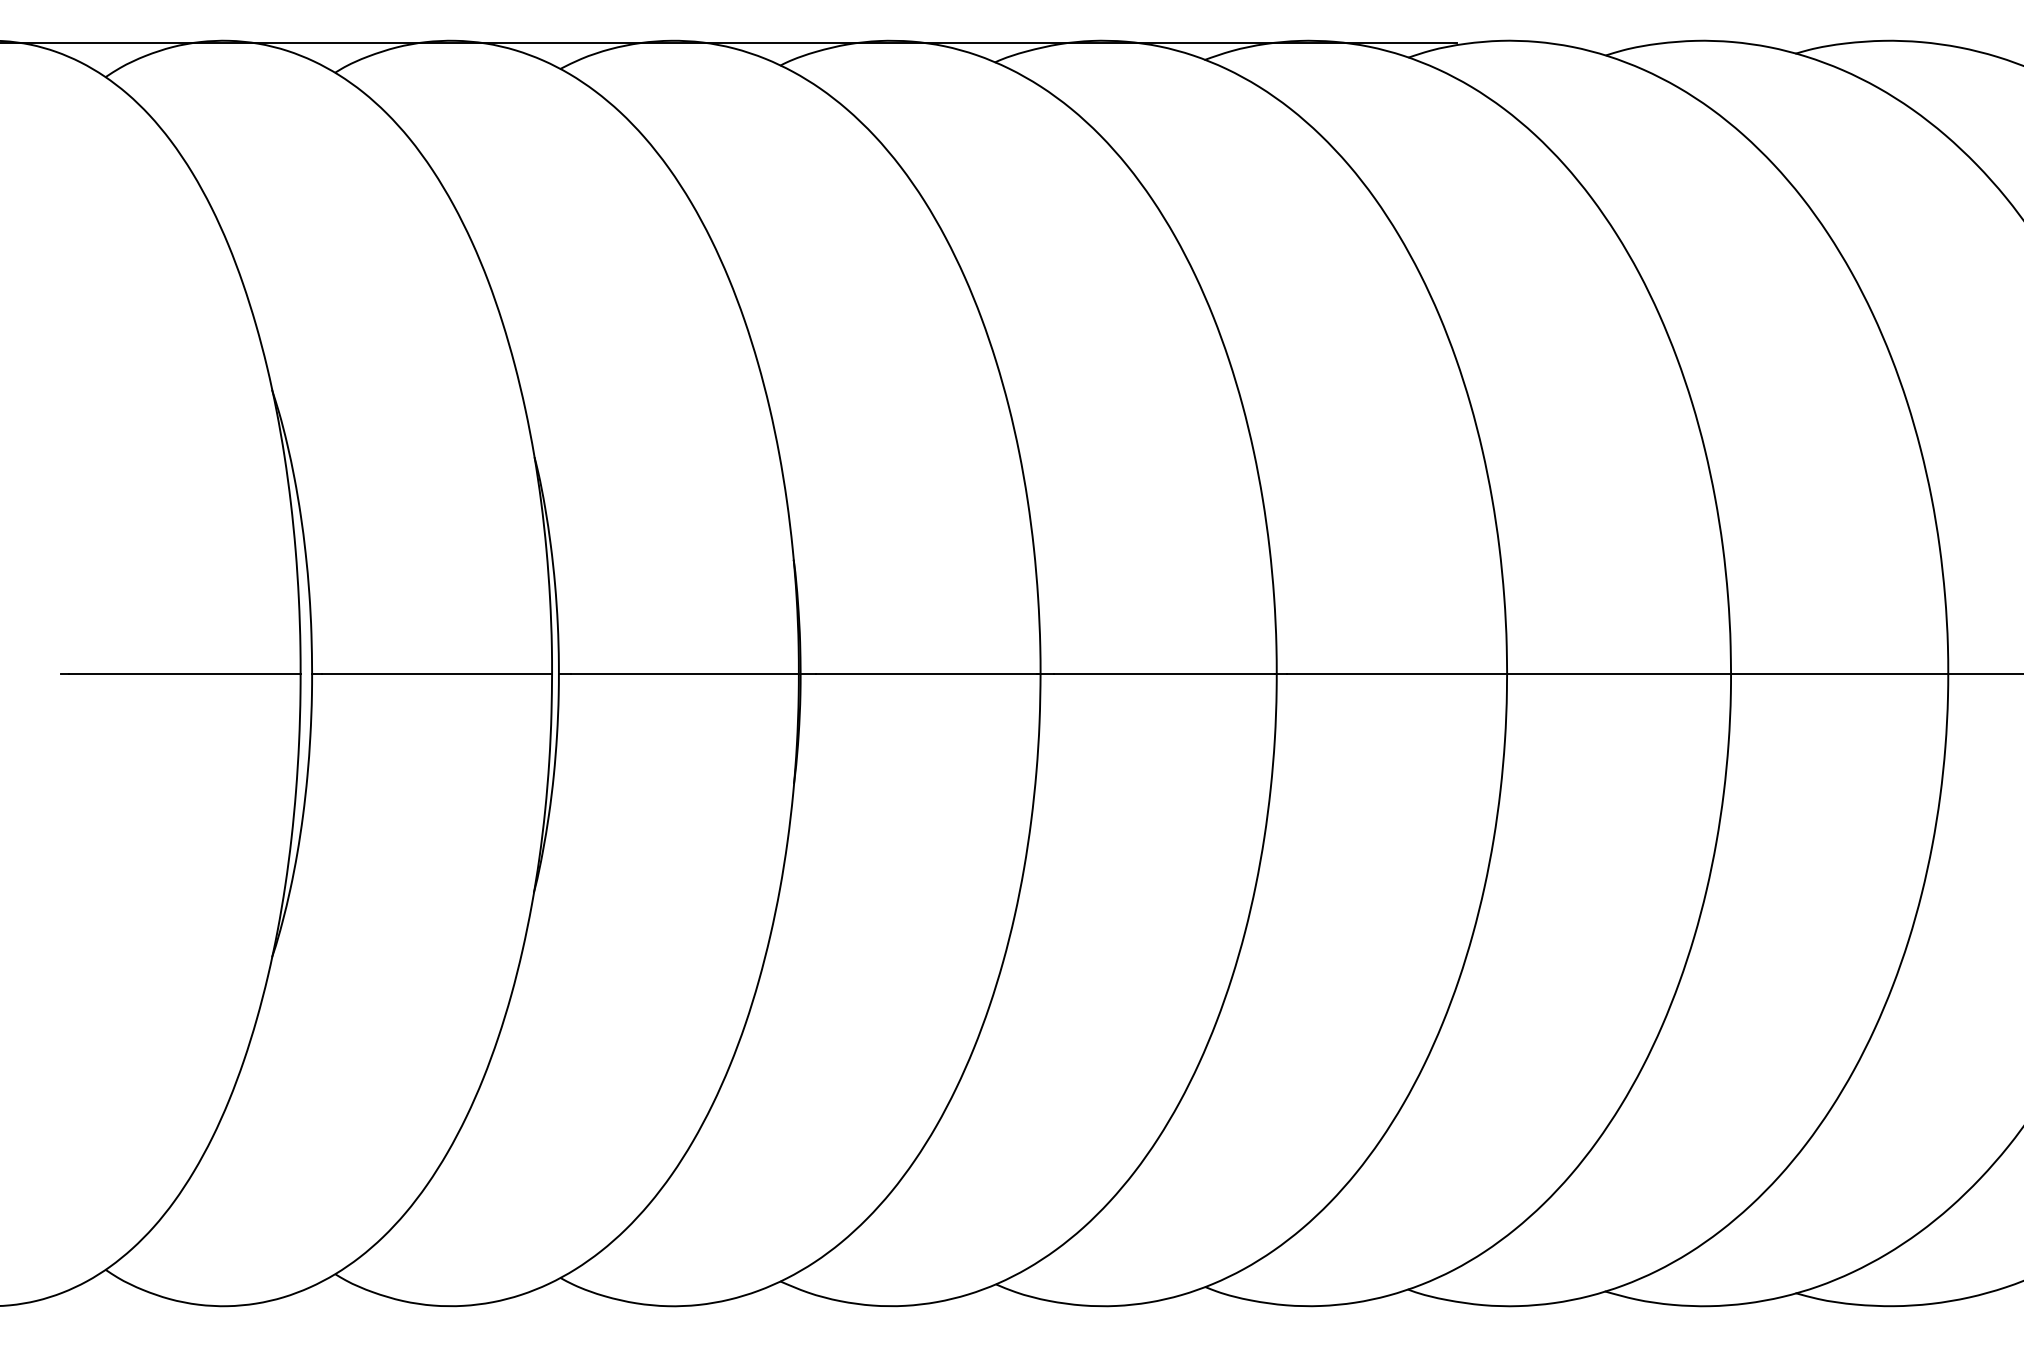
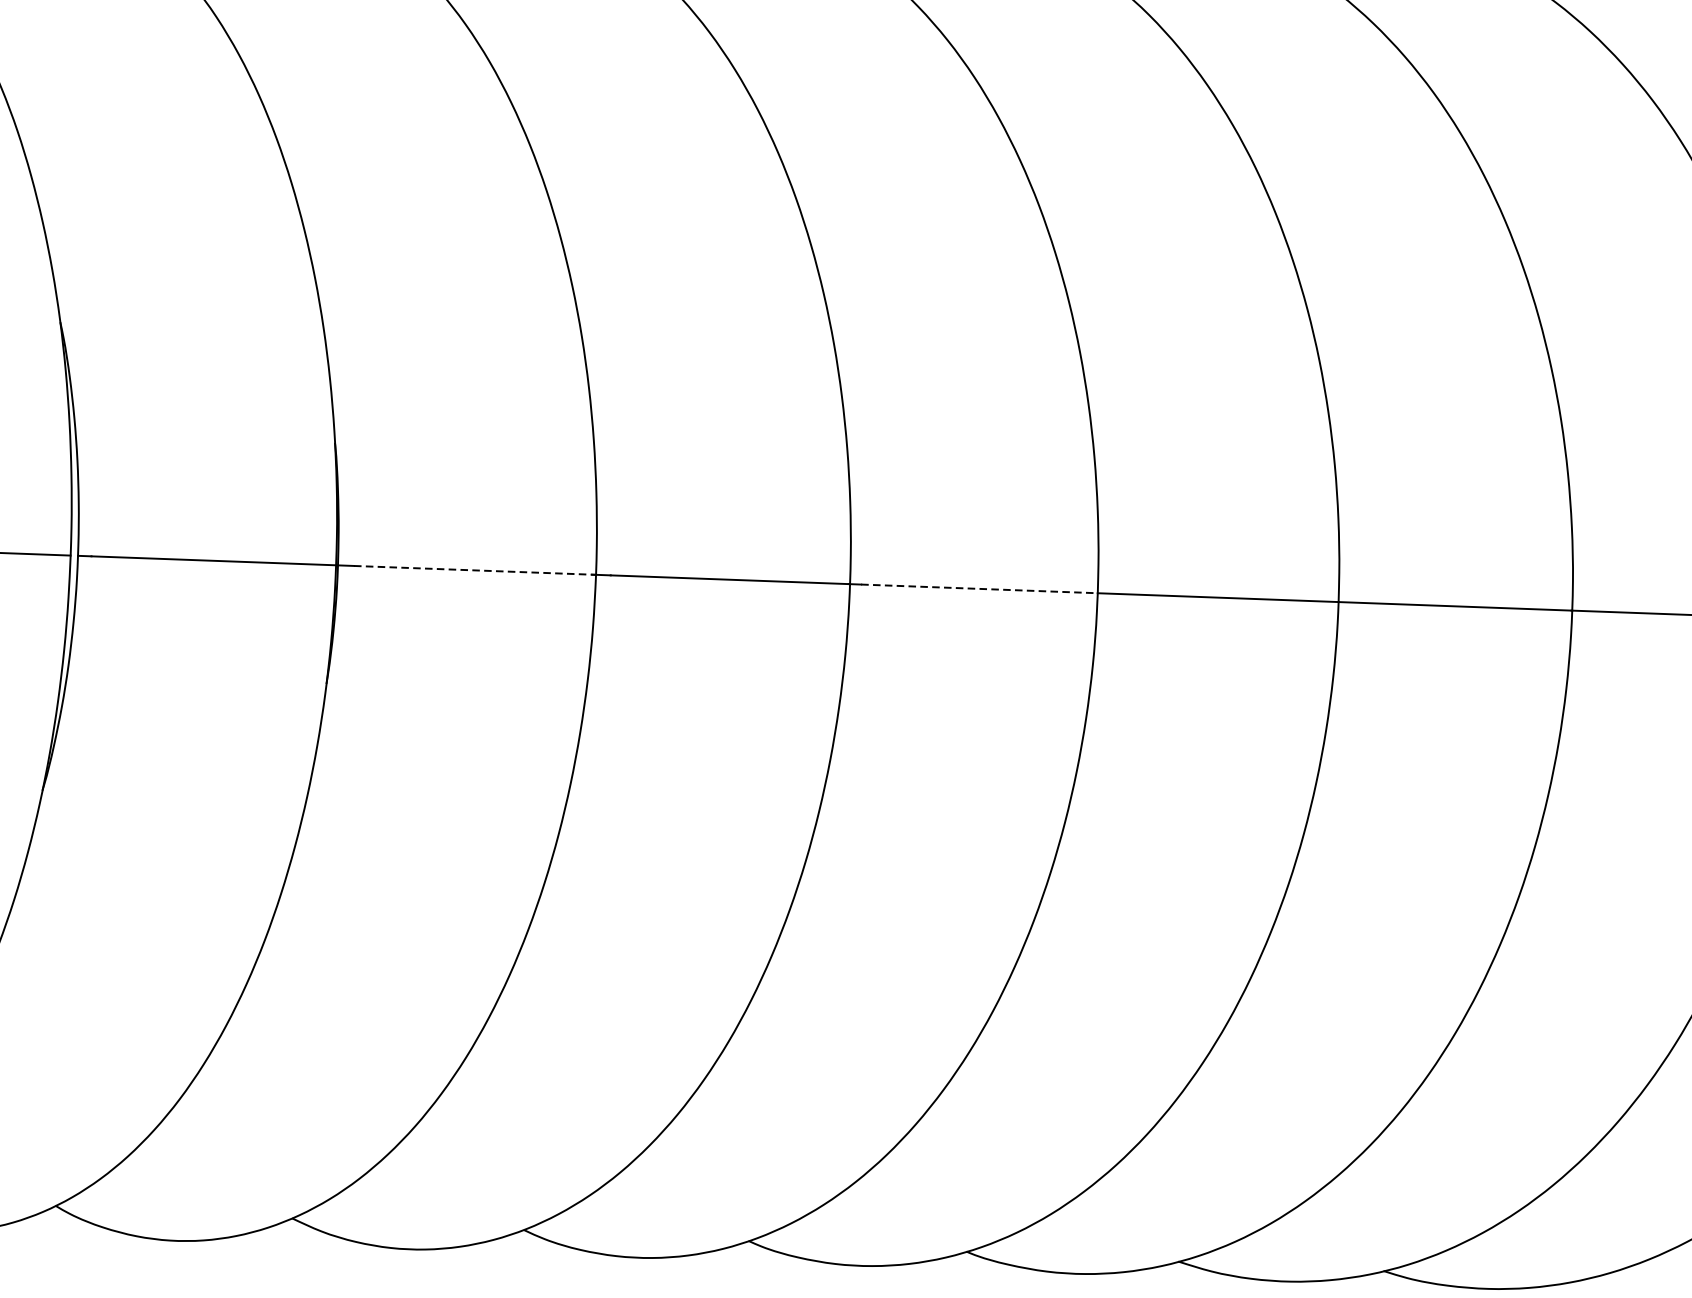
line: (928, 673) -> (475, 570), solid -> dashed
line: (1397, 673) -> (979, 588), solid -> dashed

